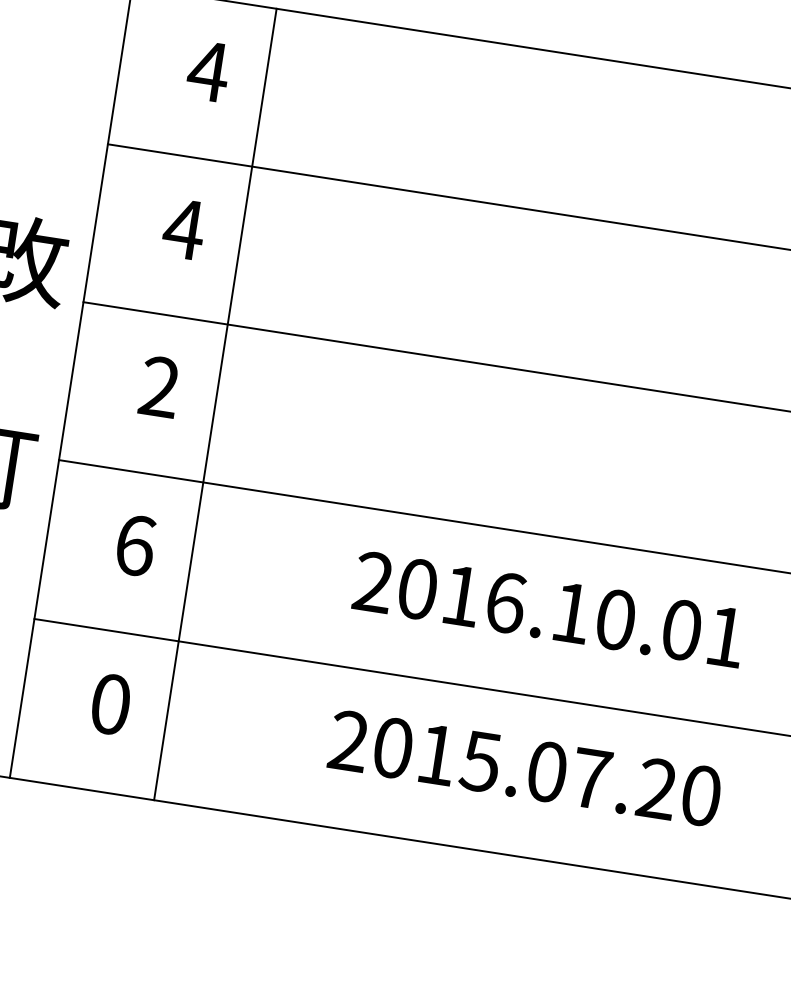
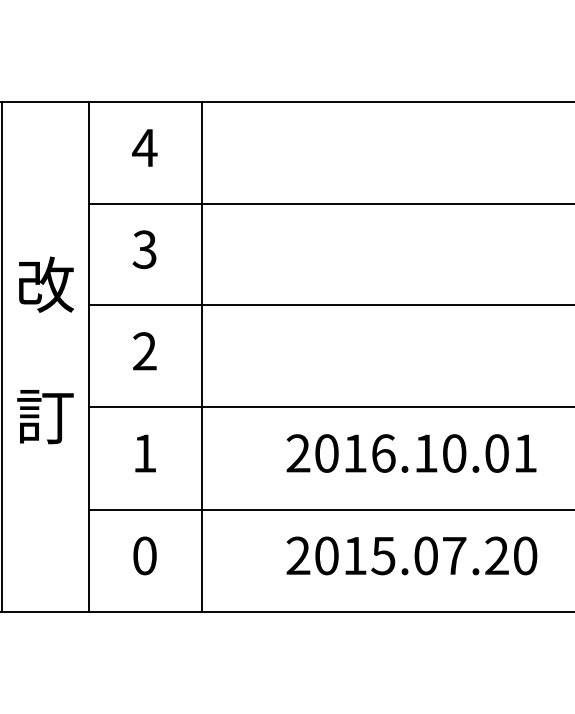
text: (183, 228) -> (144, 249), 4 -> 3
line: (215, 403) -> (201, 356), moved
text: (134, 545) -> (144, 453), 6 -> 1

